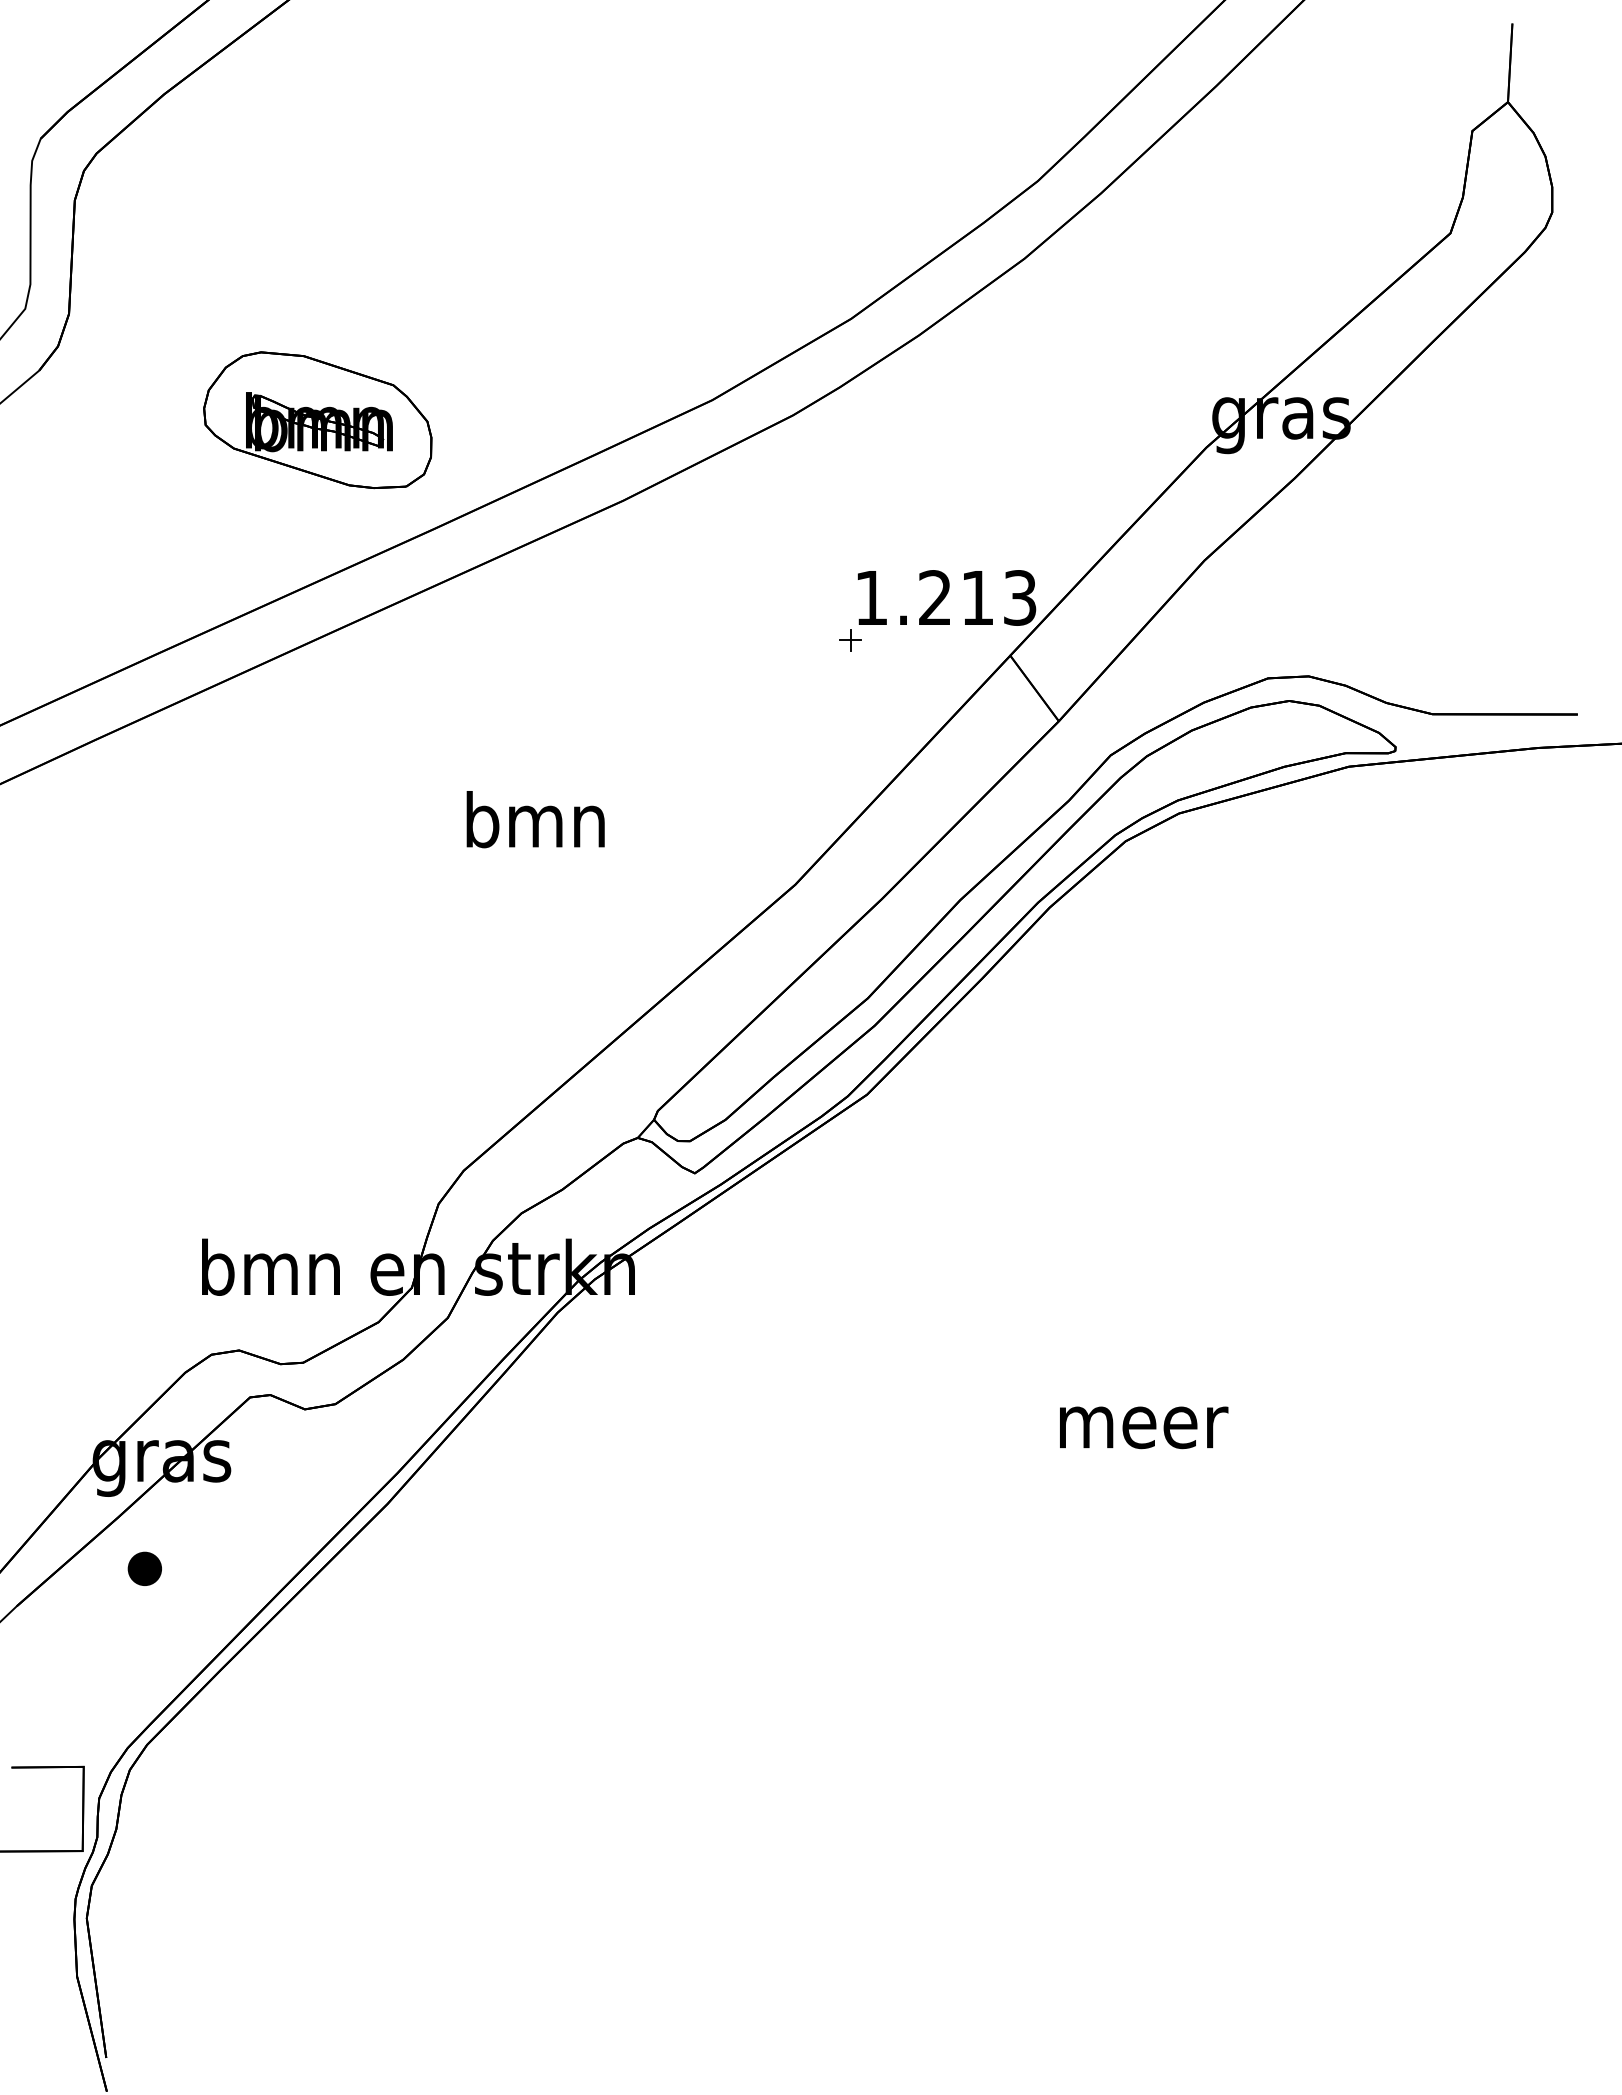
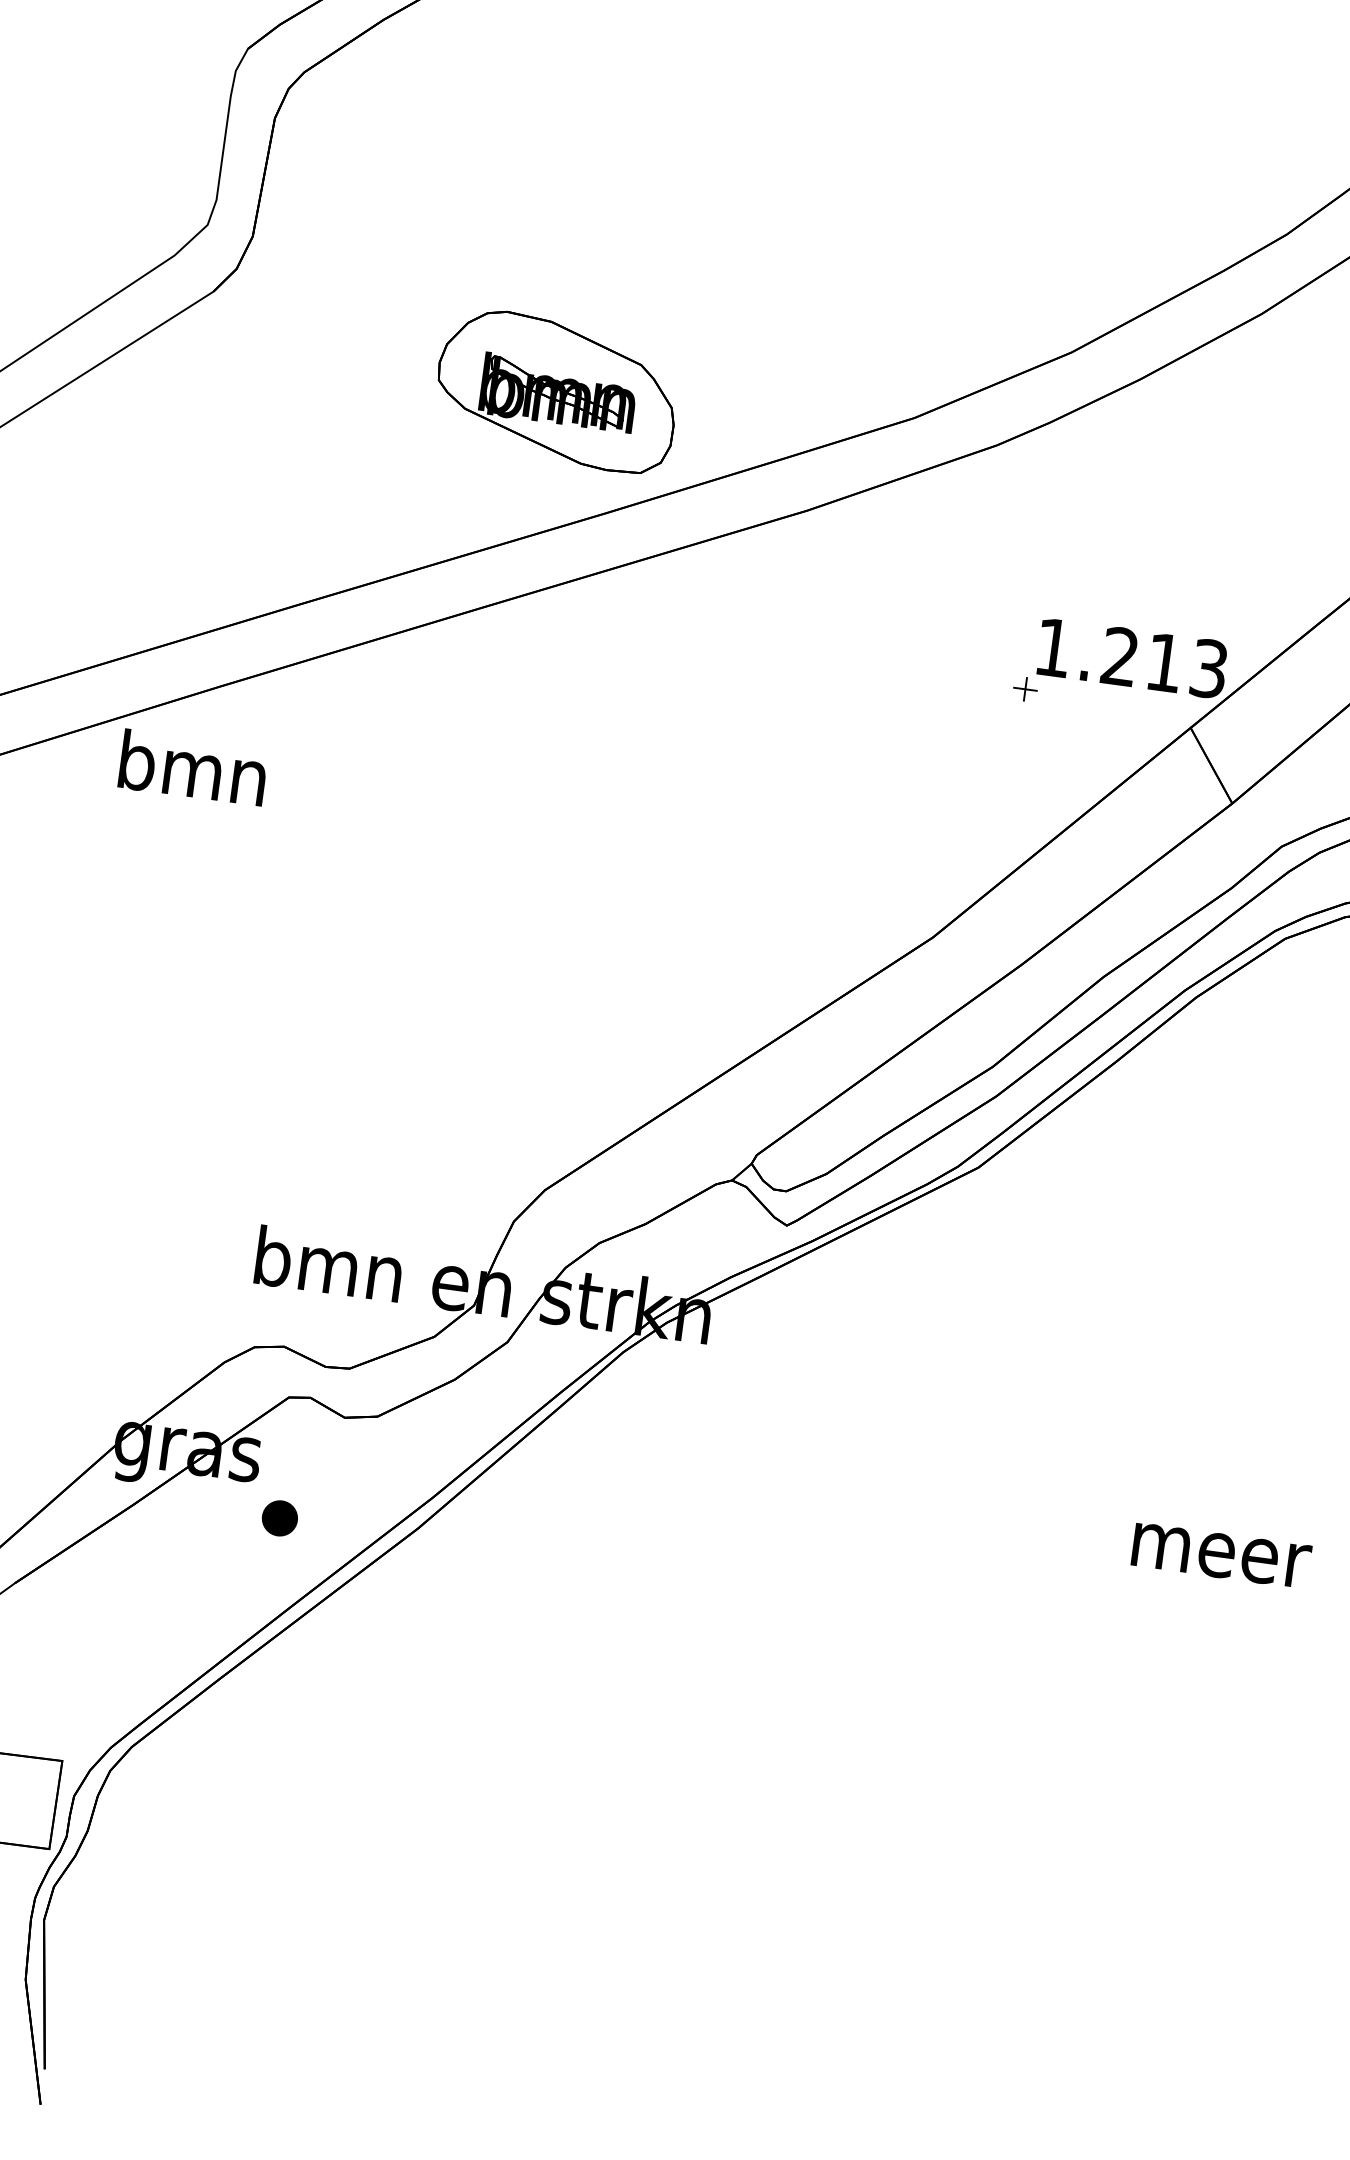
part: (317, 420) -> (556, 391), moved
text: (535, 819) -> (193, 767), moved
part: (144, 1568) -> (279, 1517), moved

